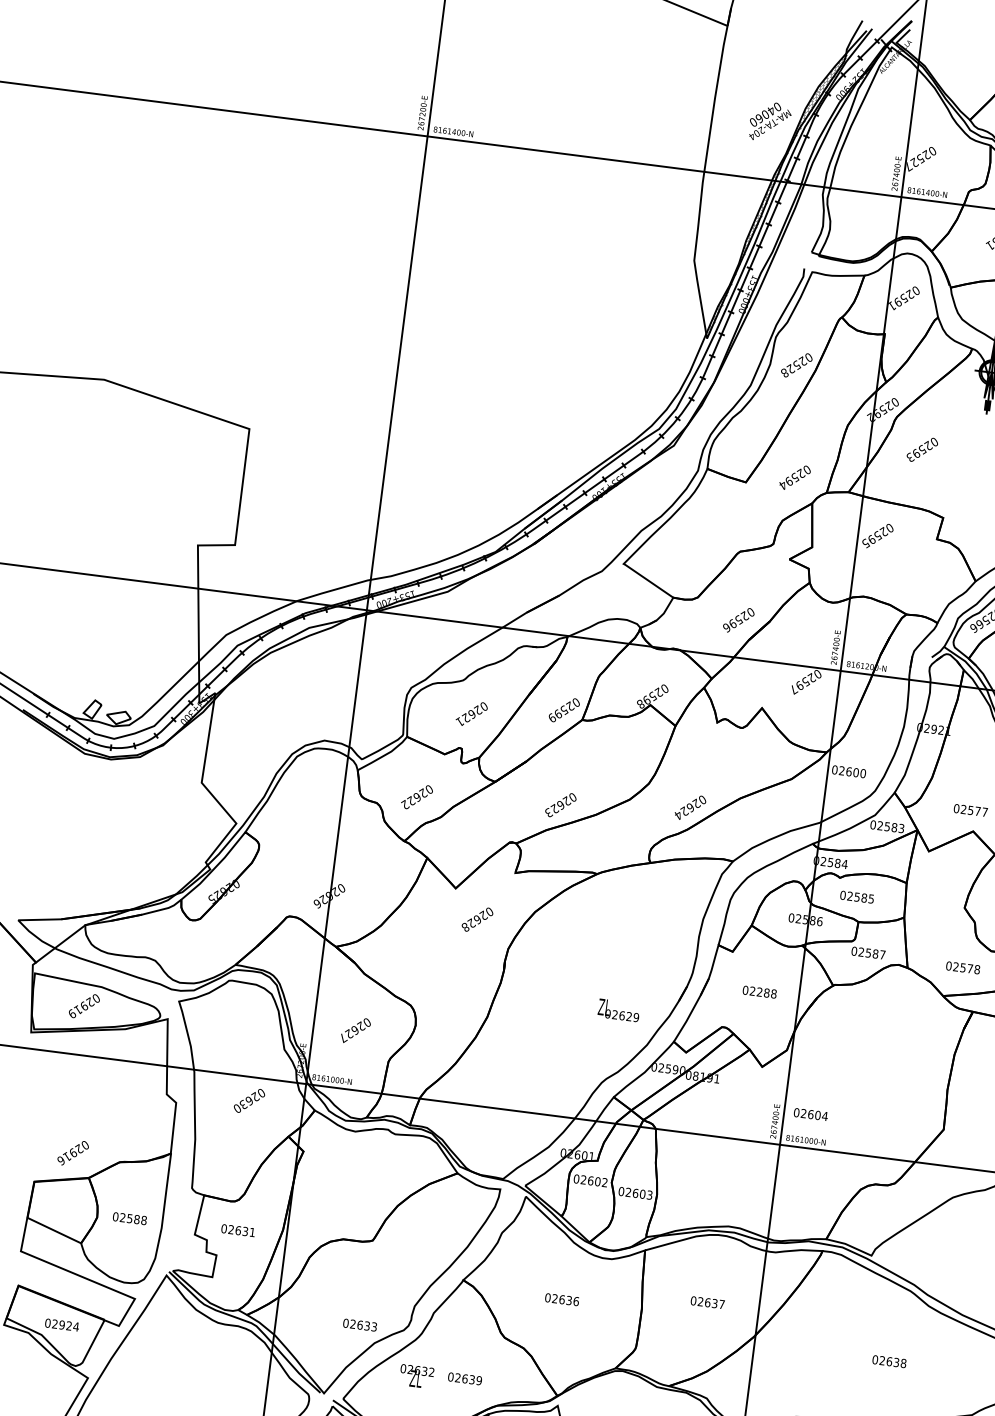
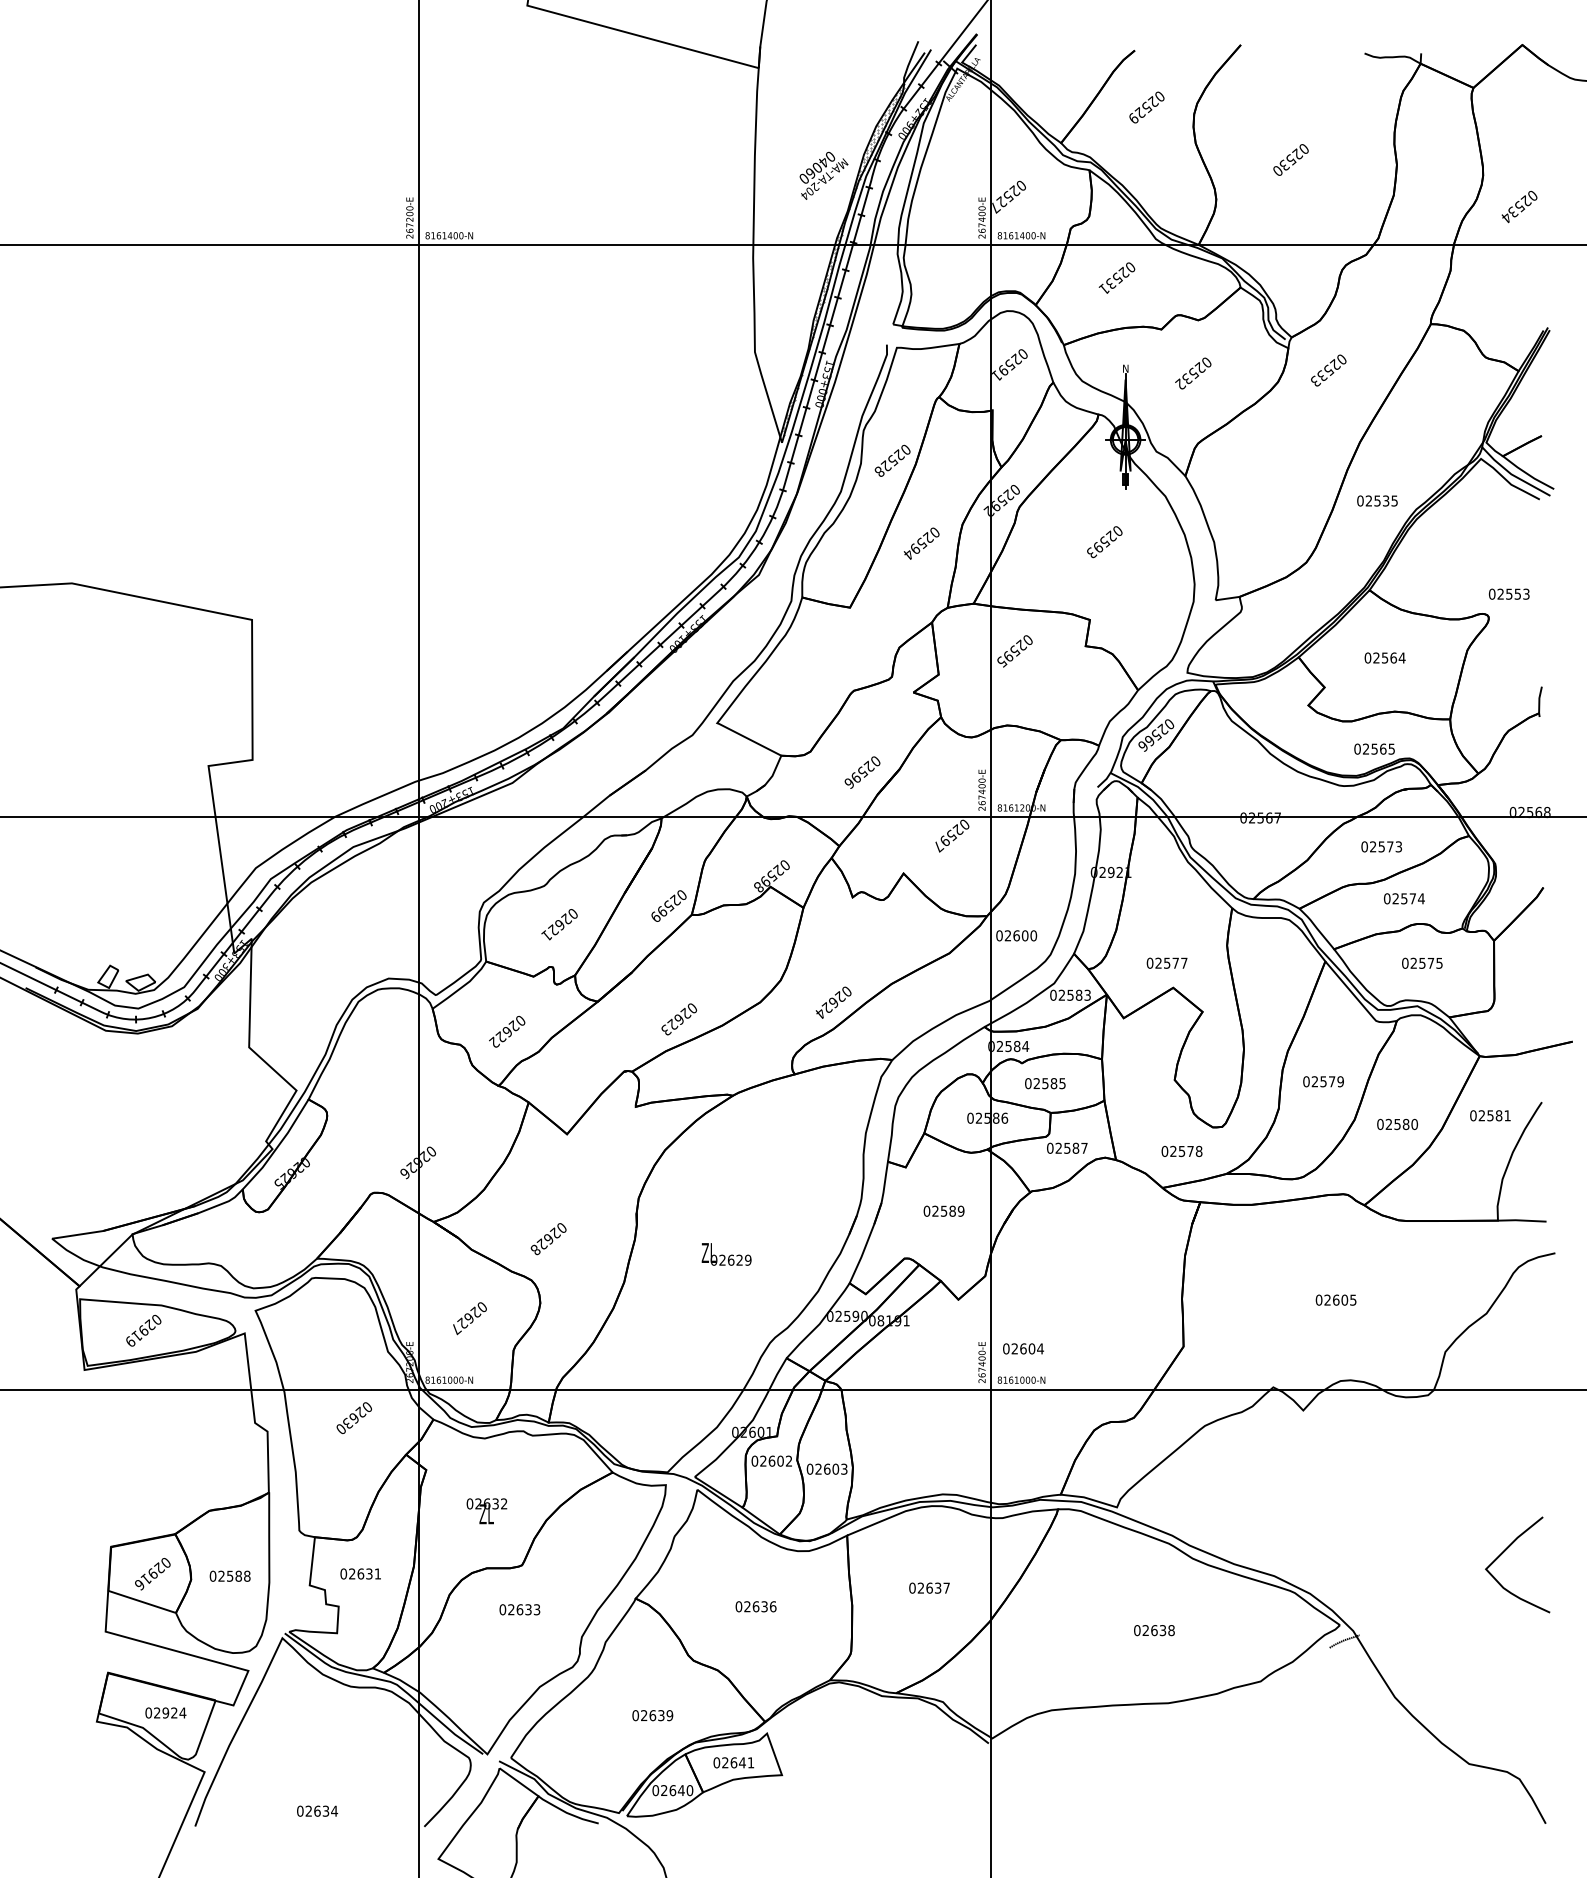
text: (922, 450) -> (1104, 542), moved
text: (794, 477) -> (921, 543), moved
text: (477, 919) -> (548, 1239), moved
text: (766, 992) -> (952, 1210), 02288 -> 02589
text: (618, 1010) -> (726, 1254), moved
text: (72, 1153) -> (152, 1574), moved
text: (359, 1324) -> (519, 1609), moved
text: (416, 1376) -> (486, 1511), moved

